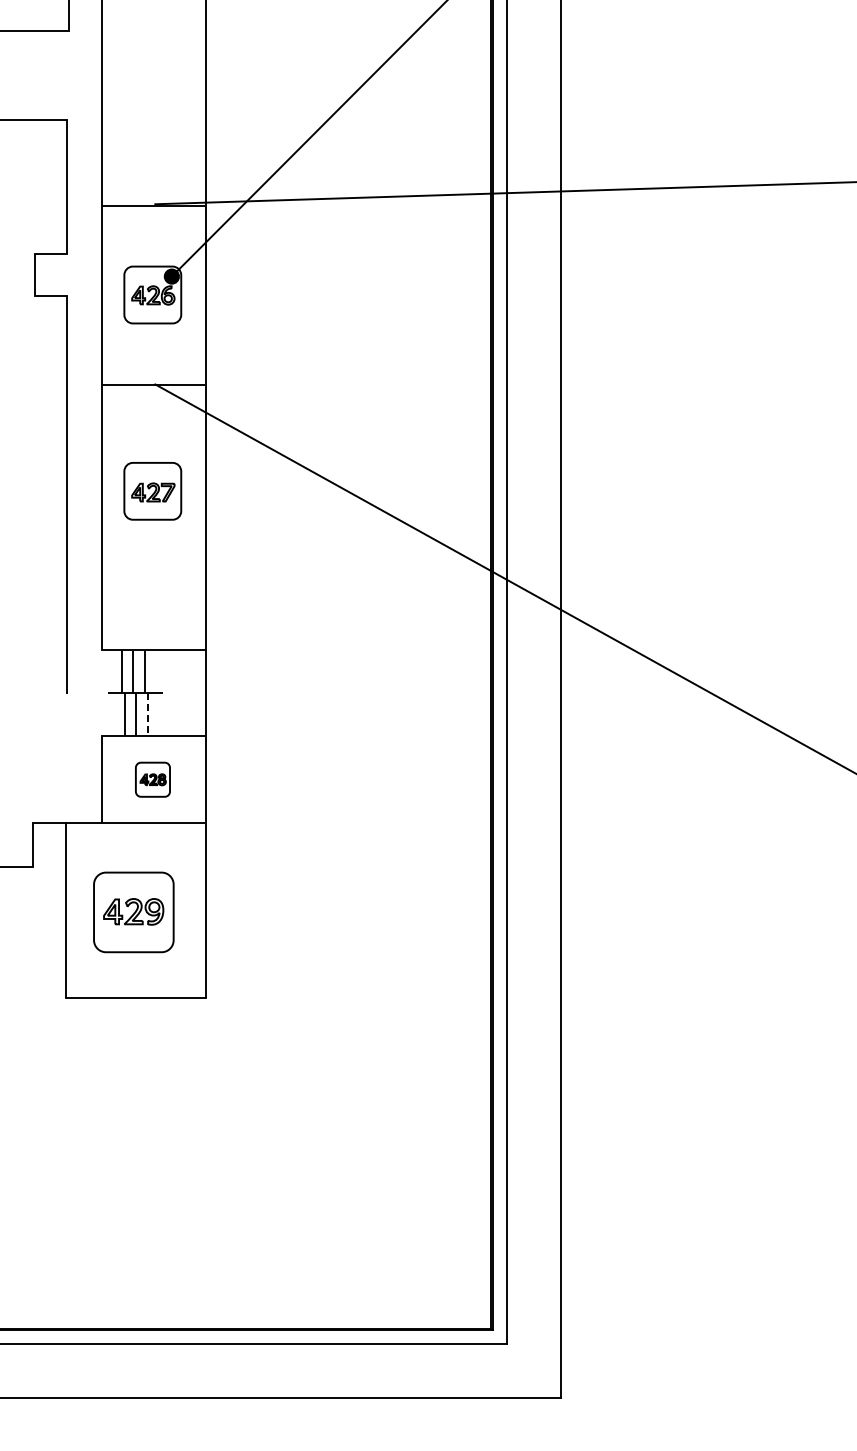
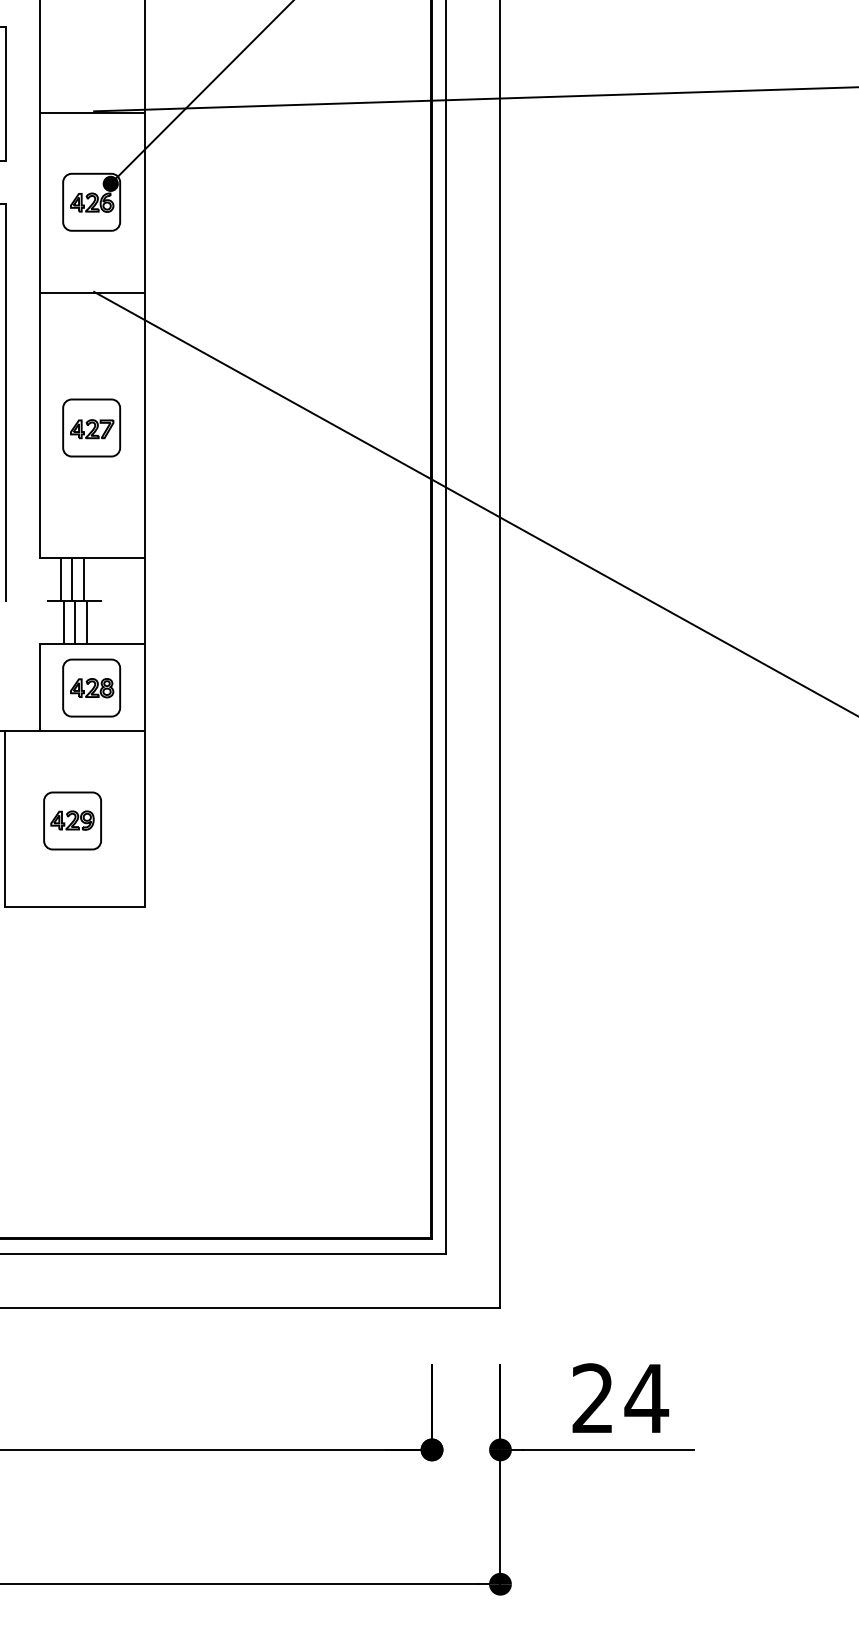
part: (152, 490) -> (91, 427), moved
line: (147, 714) -> (86, 622), dashed -> solid
part: (152, 779) -> (91, 687), size x1.67
part: (133, 911) -> (72, 820), size x0.71

